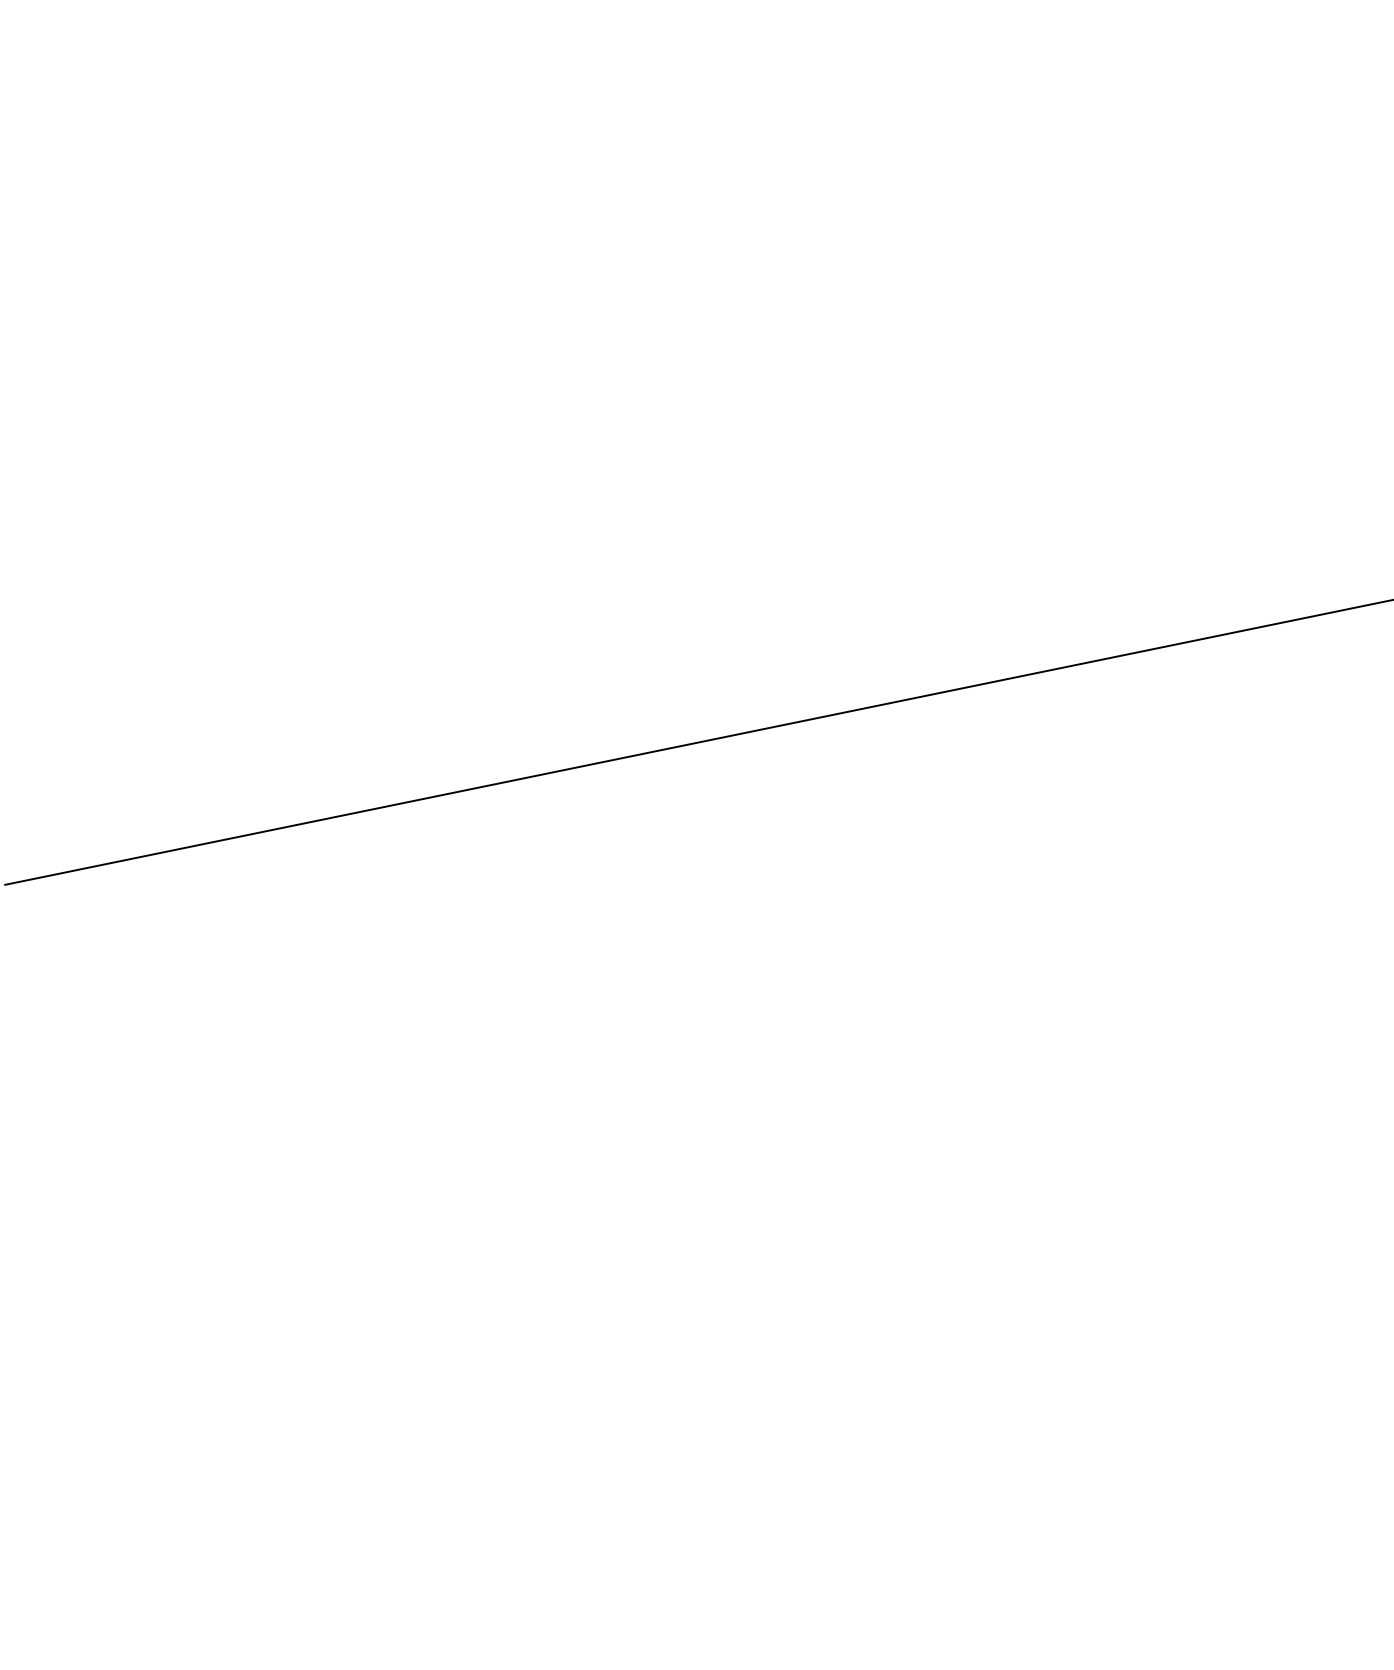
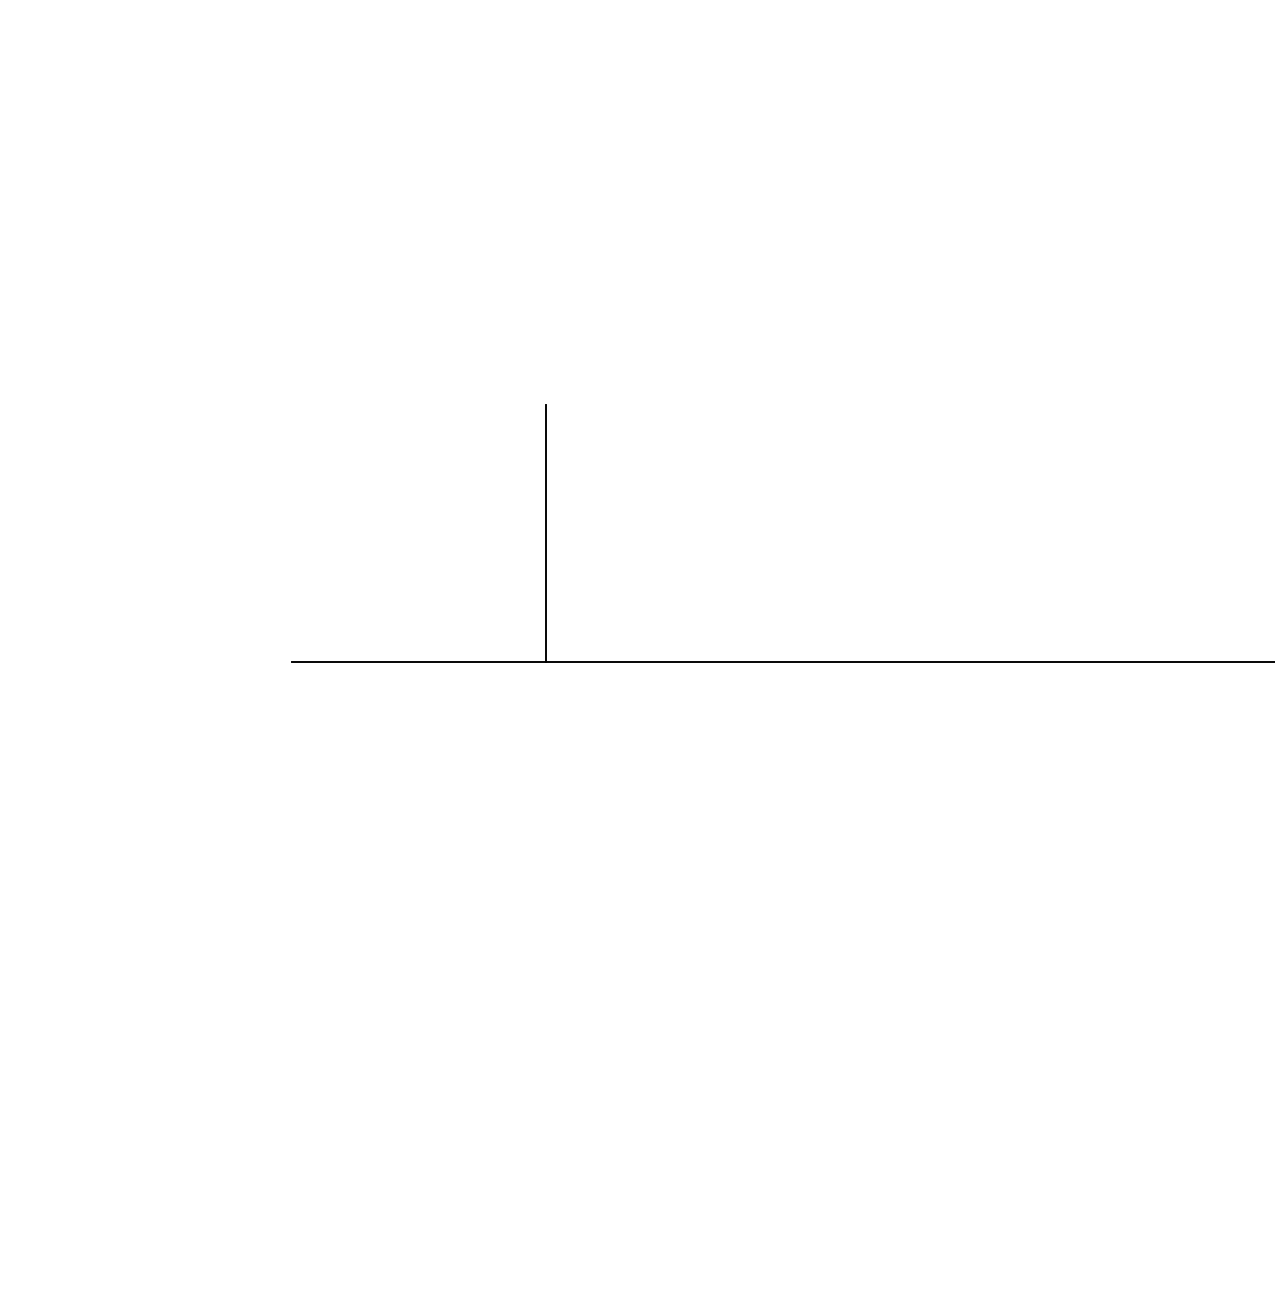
line: (315, 638) -> (545, 533), added

